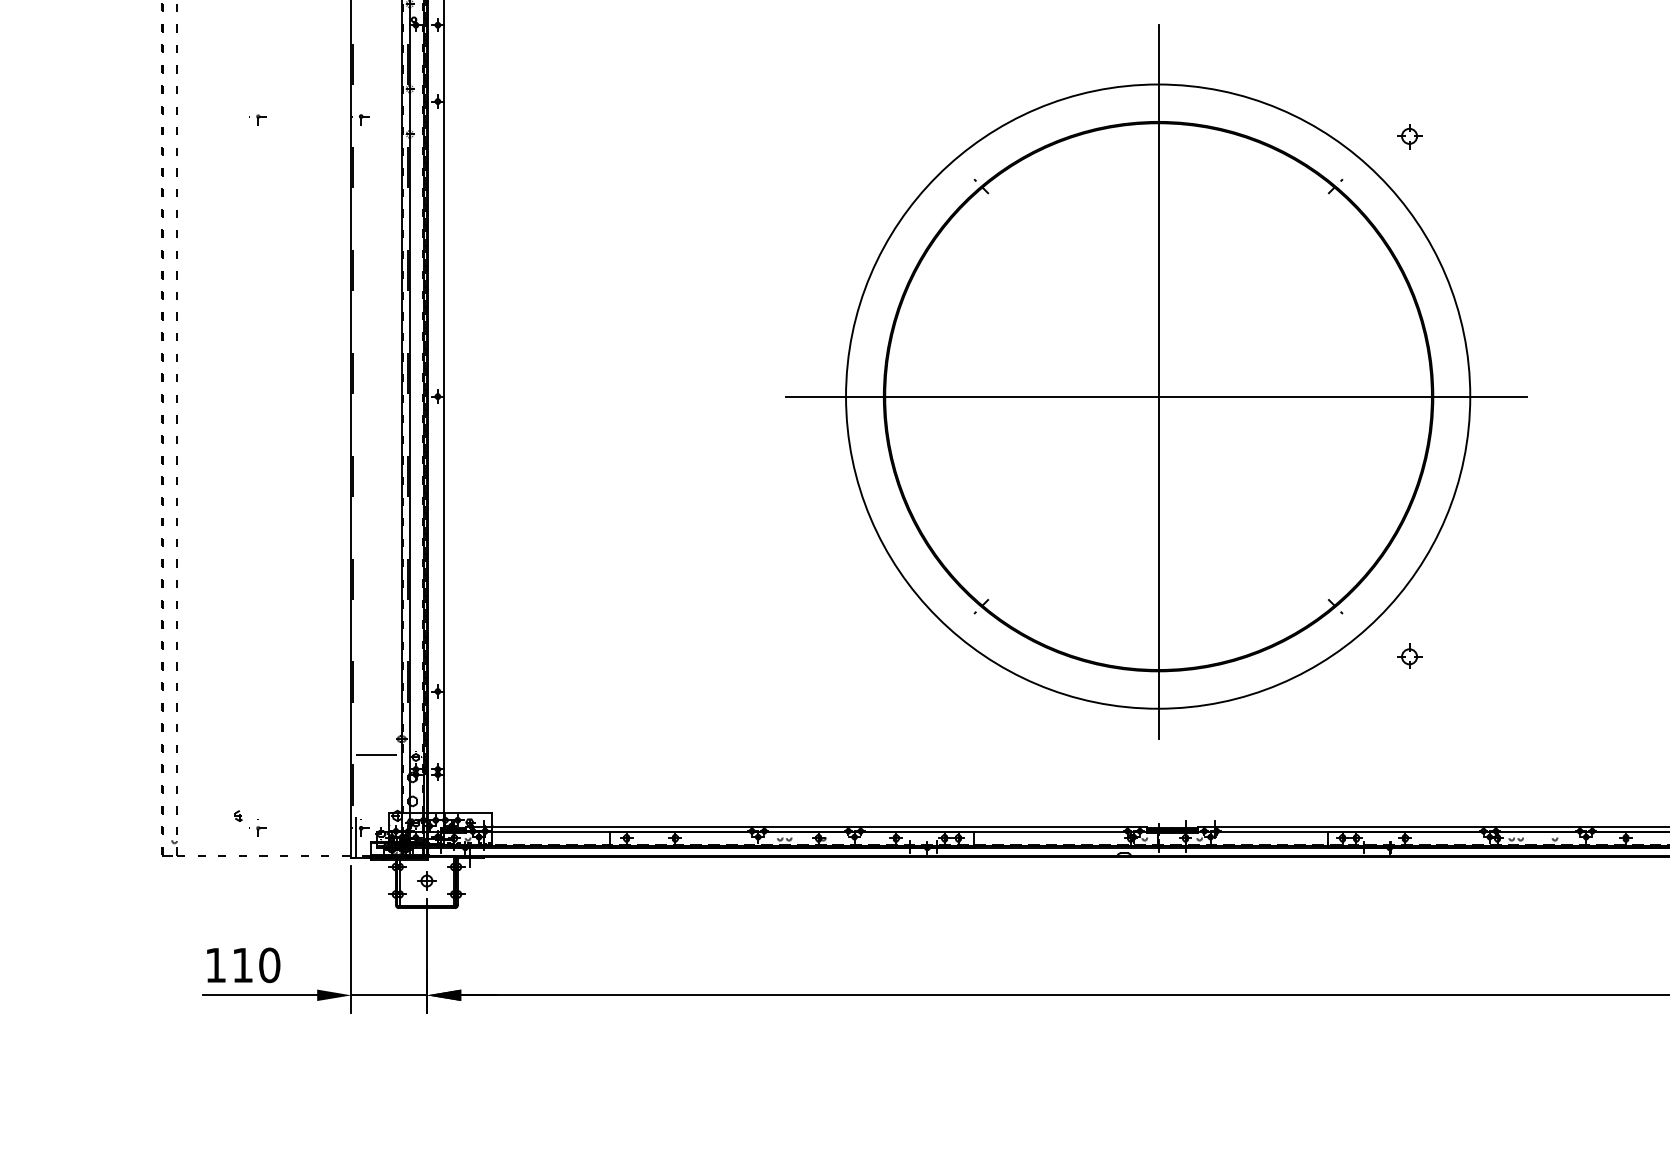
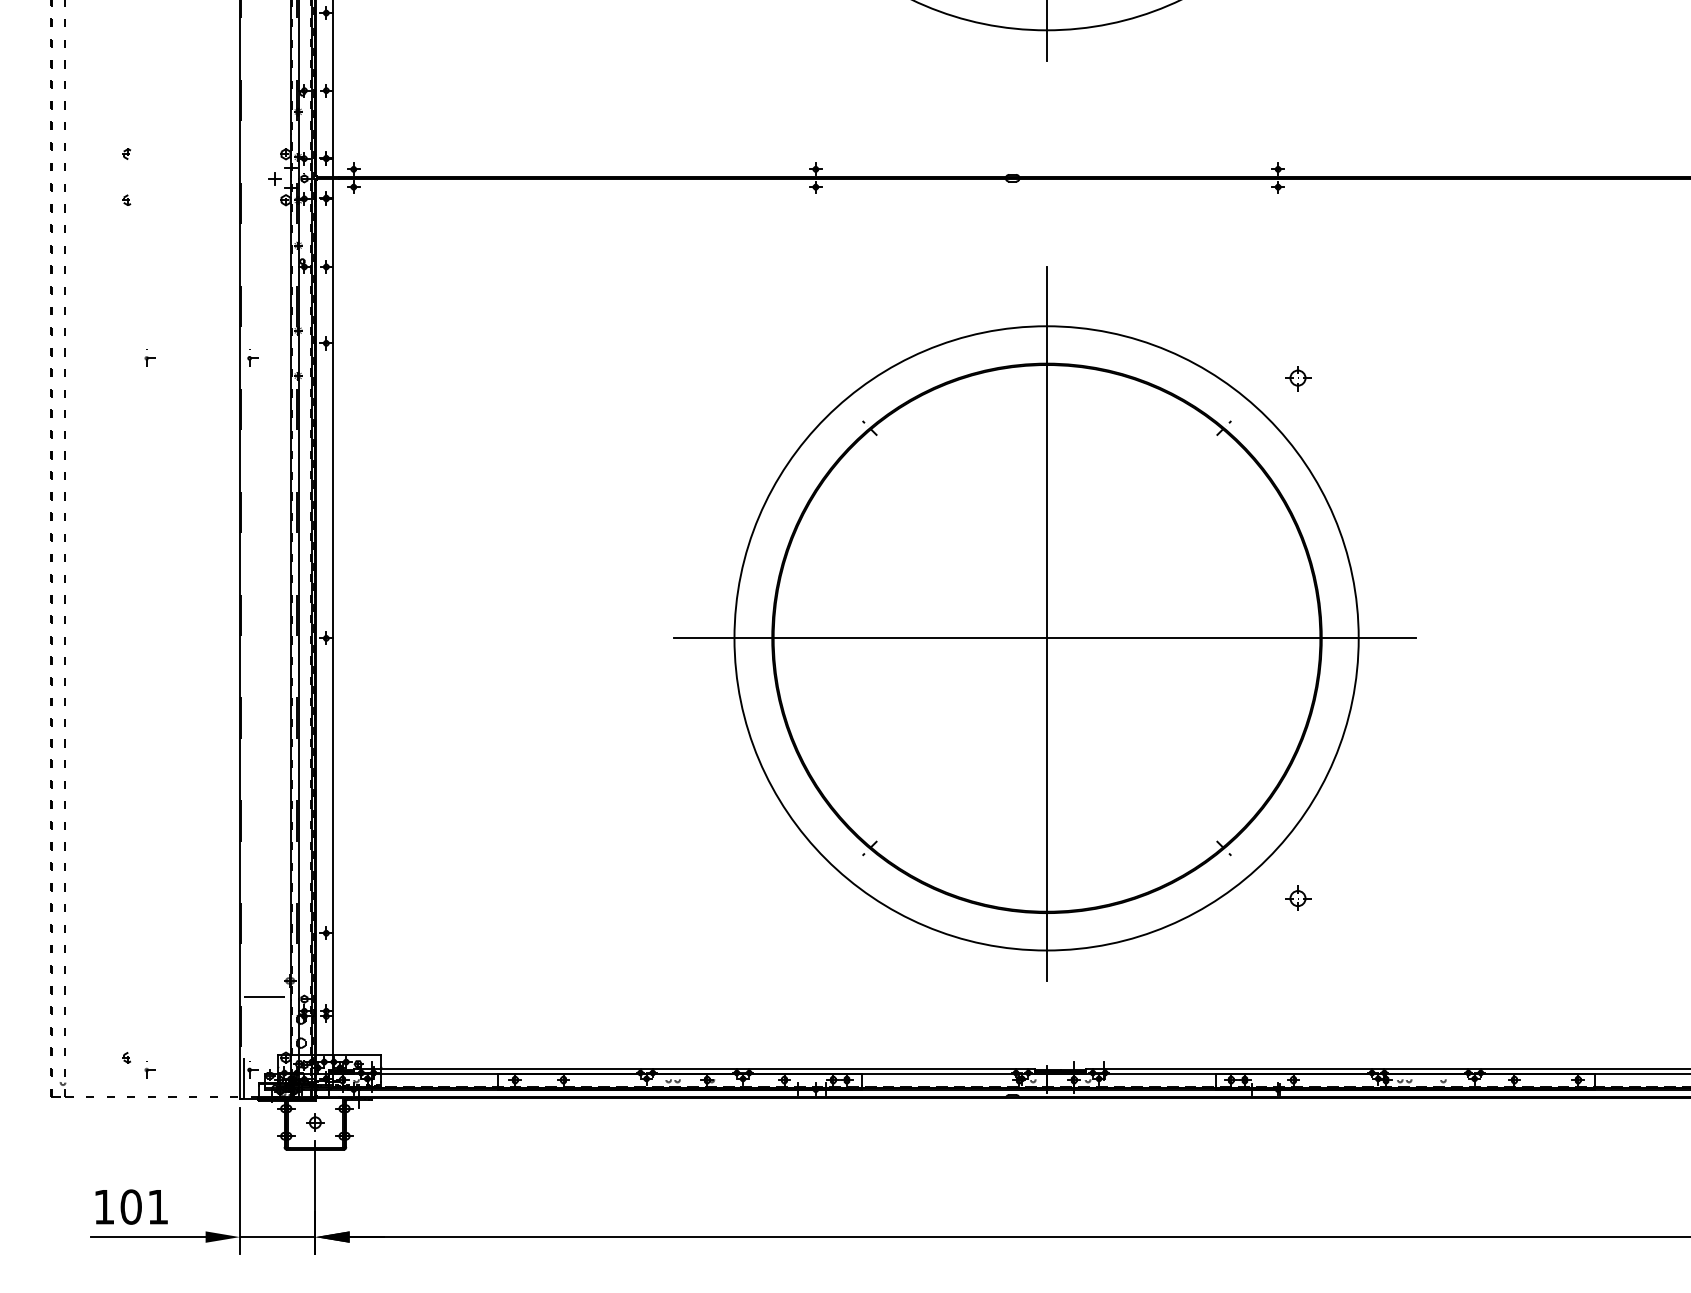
text: (256, 964) -> (144, 1206), 110 -> 101

